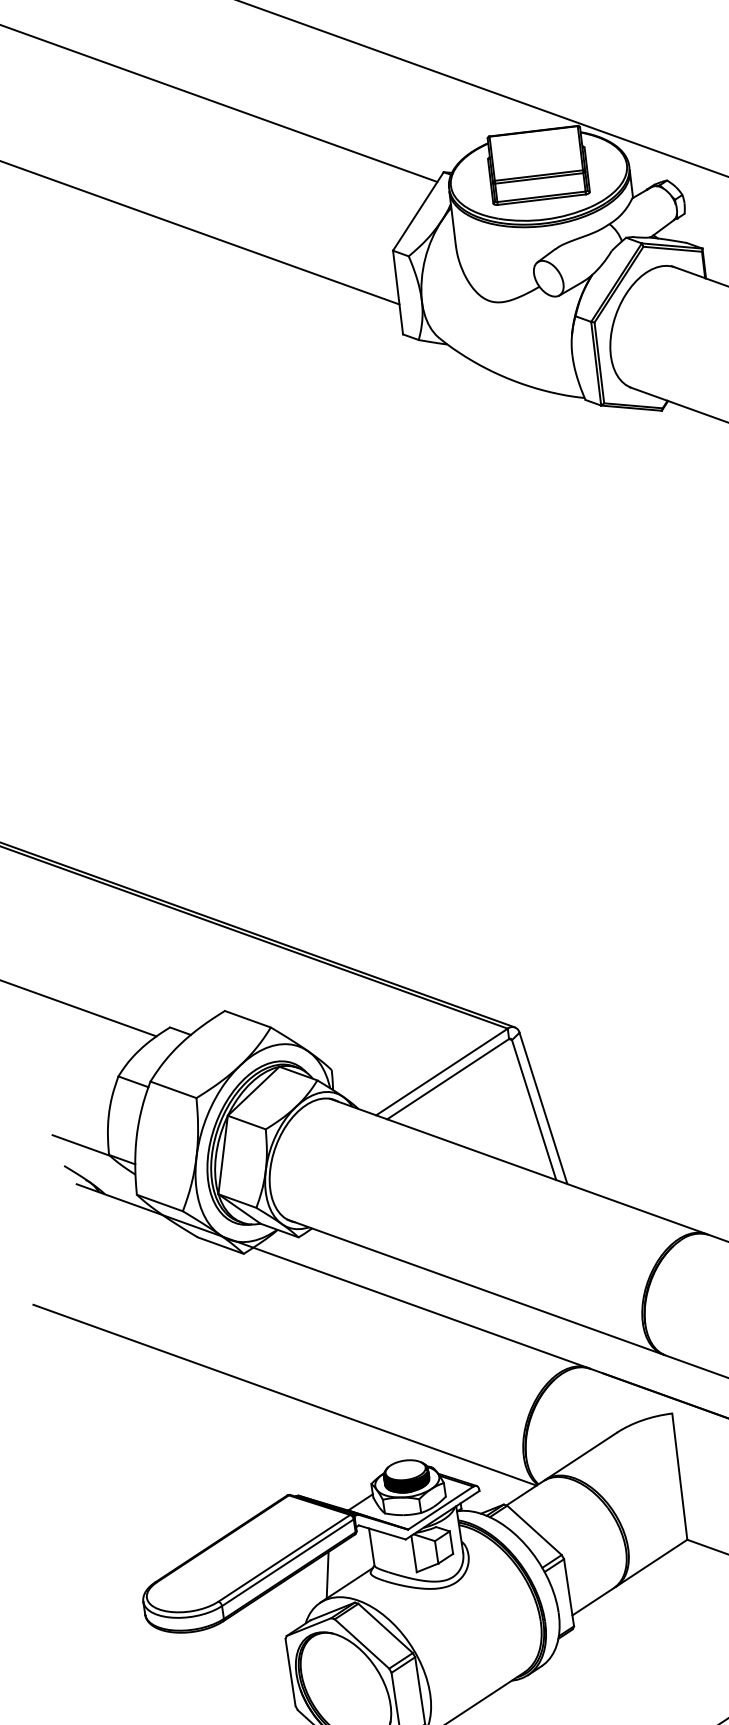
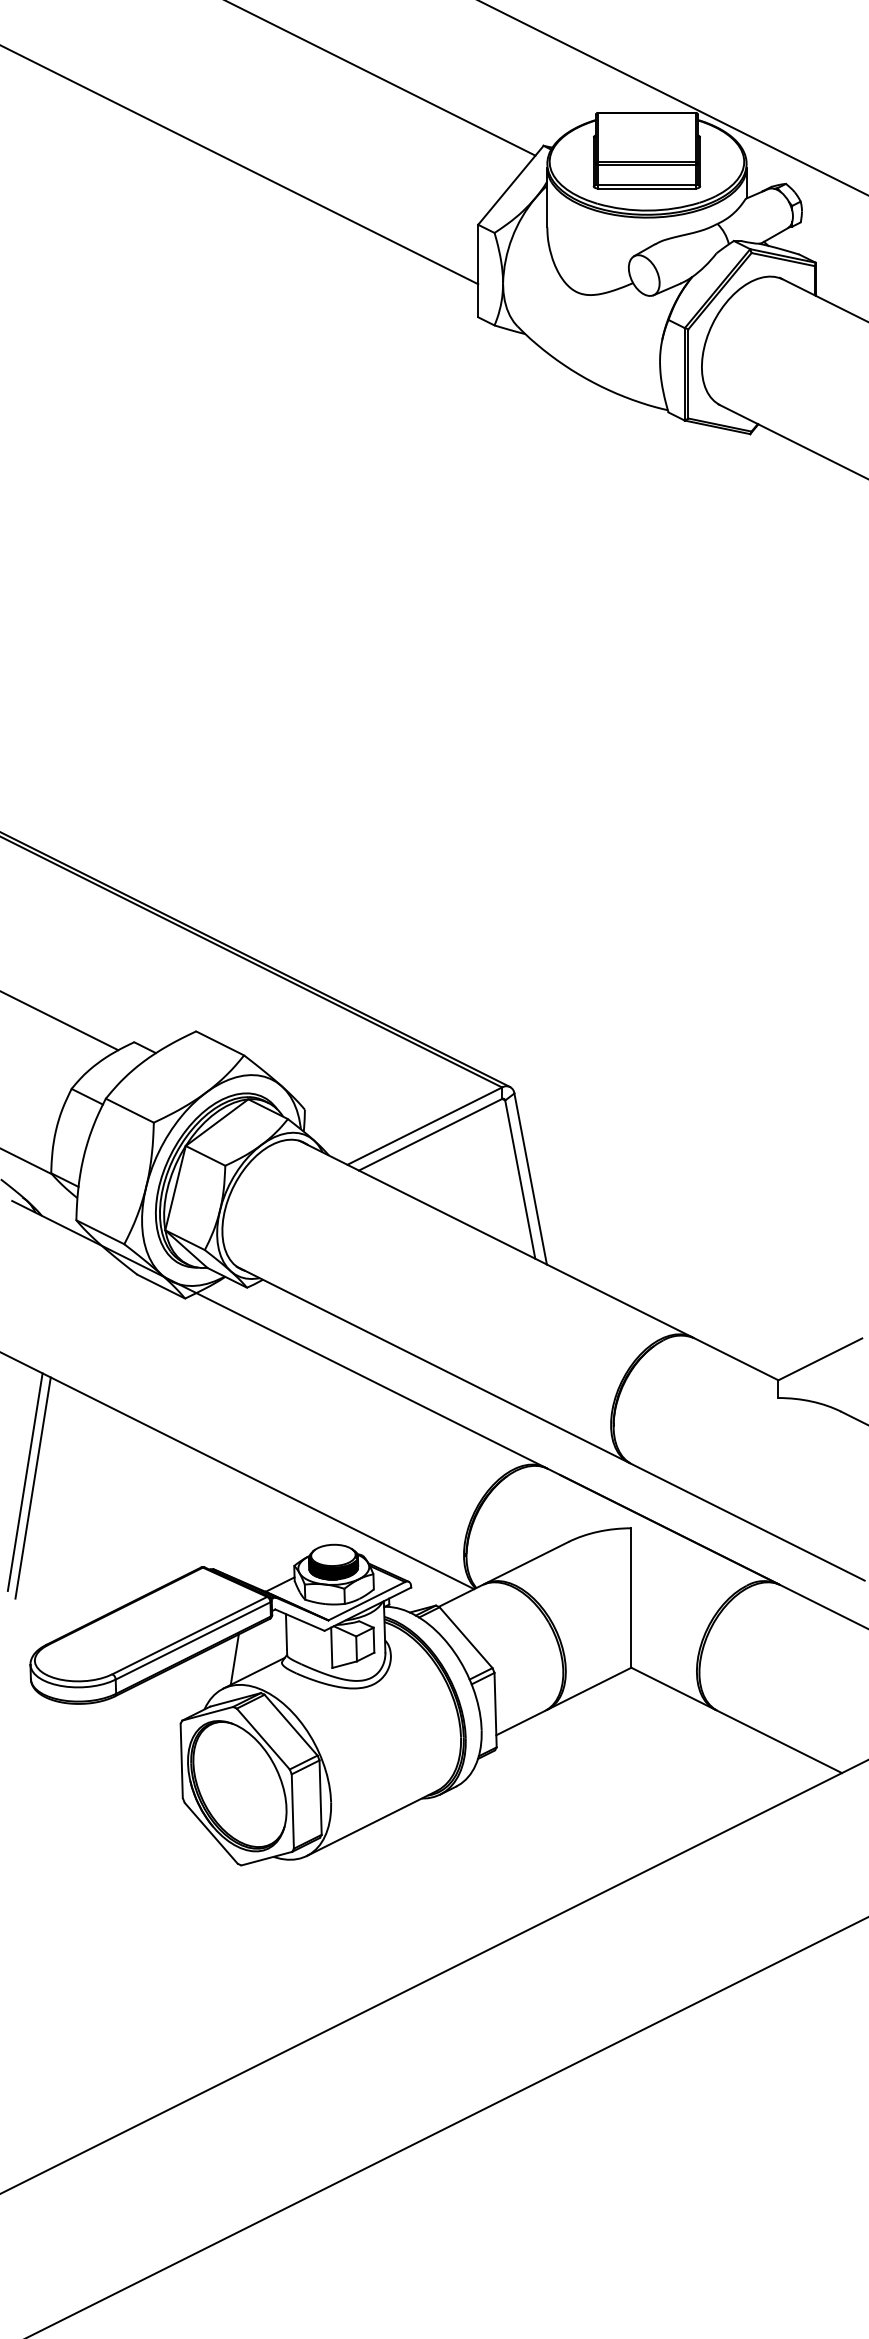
line: (118, 1436) -> (24, 1481), added
line: (126, 1441) -> (32, 1487), added

